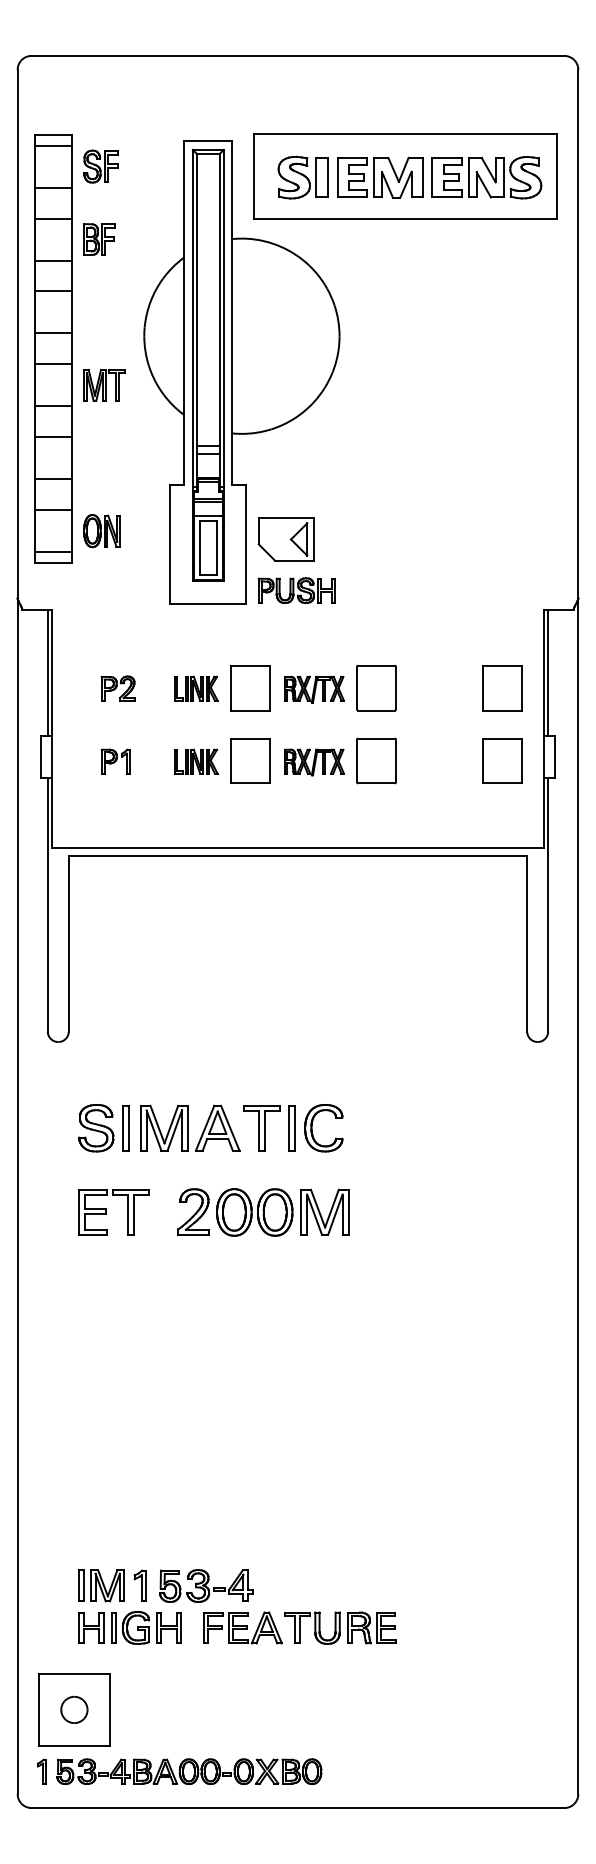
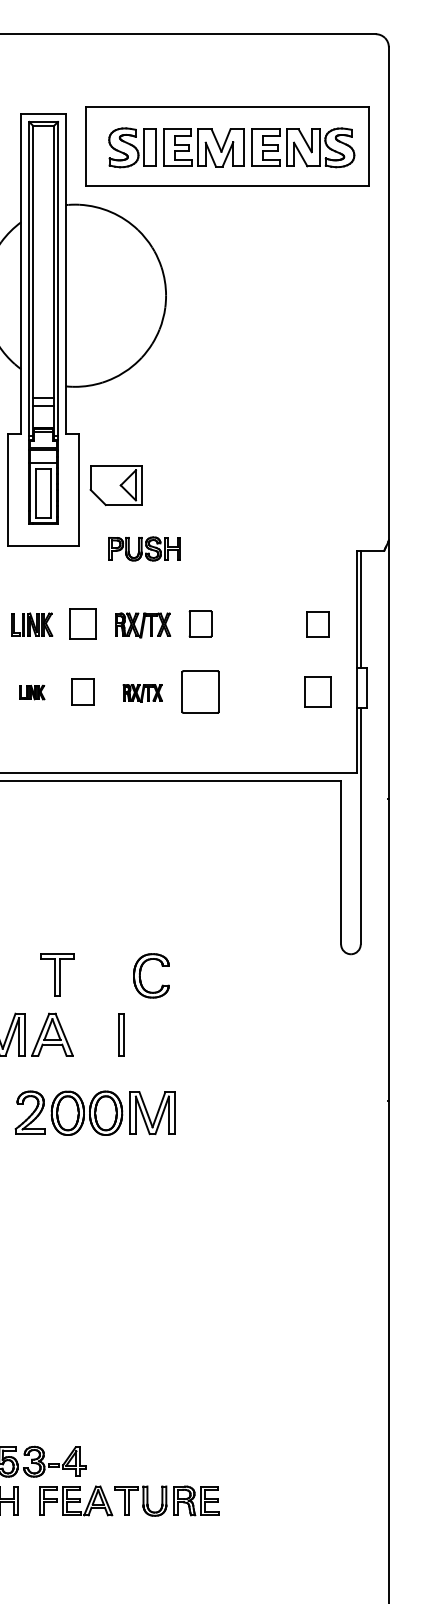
part: (296, 590) -> (144, 548), moved
part: (376, 687) -> (200, 623), size x0.6
part: (250, 688) -> (82, 624), size x0.7
part: (502, 688) -> (318, 624), size x0.6
part: (250, 760) -> (82, 691), size x0.6
part: (502, 760) -> (318, 691), size x0.7
part: (196, 761) -> (32, 692), size x0.6
part: (314, 762) -> (142, 693), size x0.7
part: (261, 1128) -> (56, 975), moved
part: (312, 1128) -> (140, 976), moved

